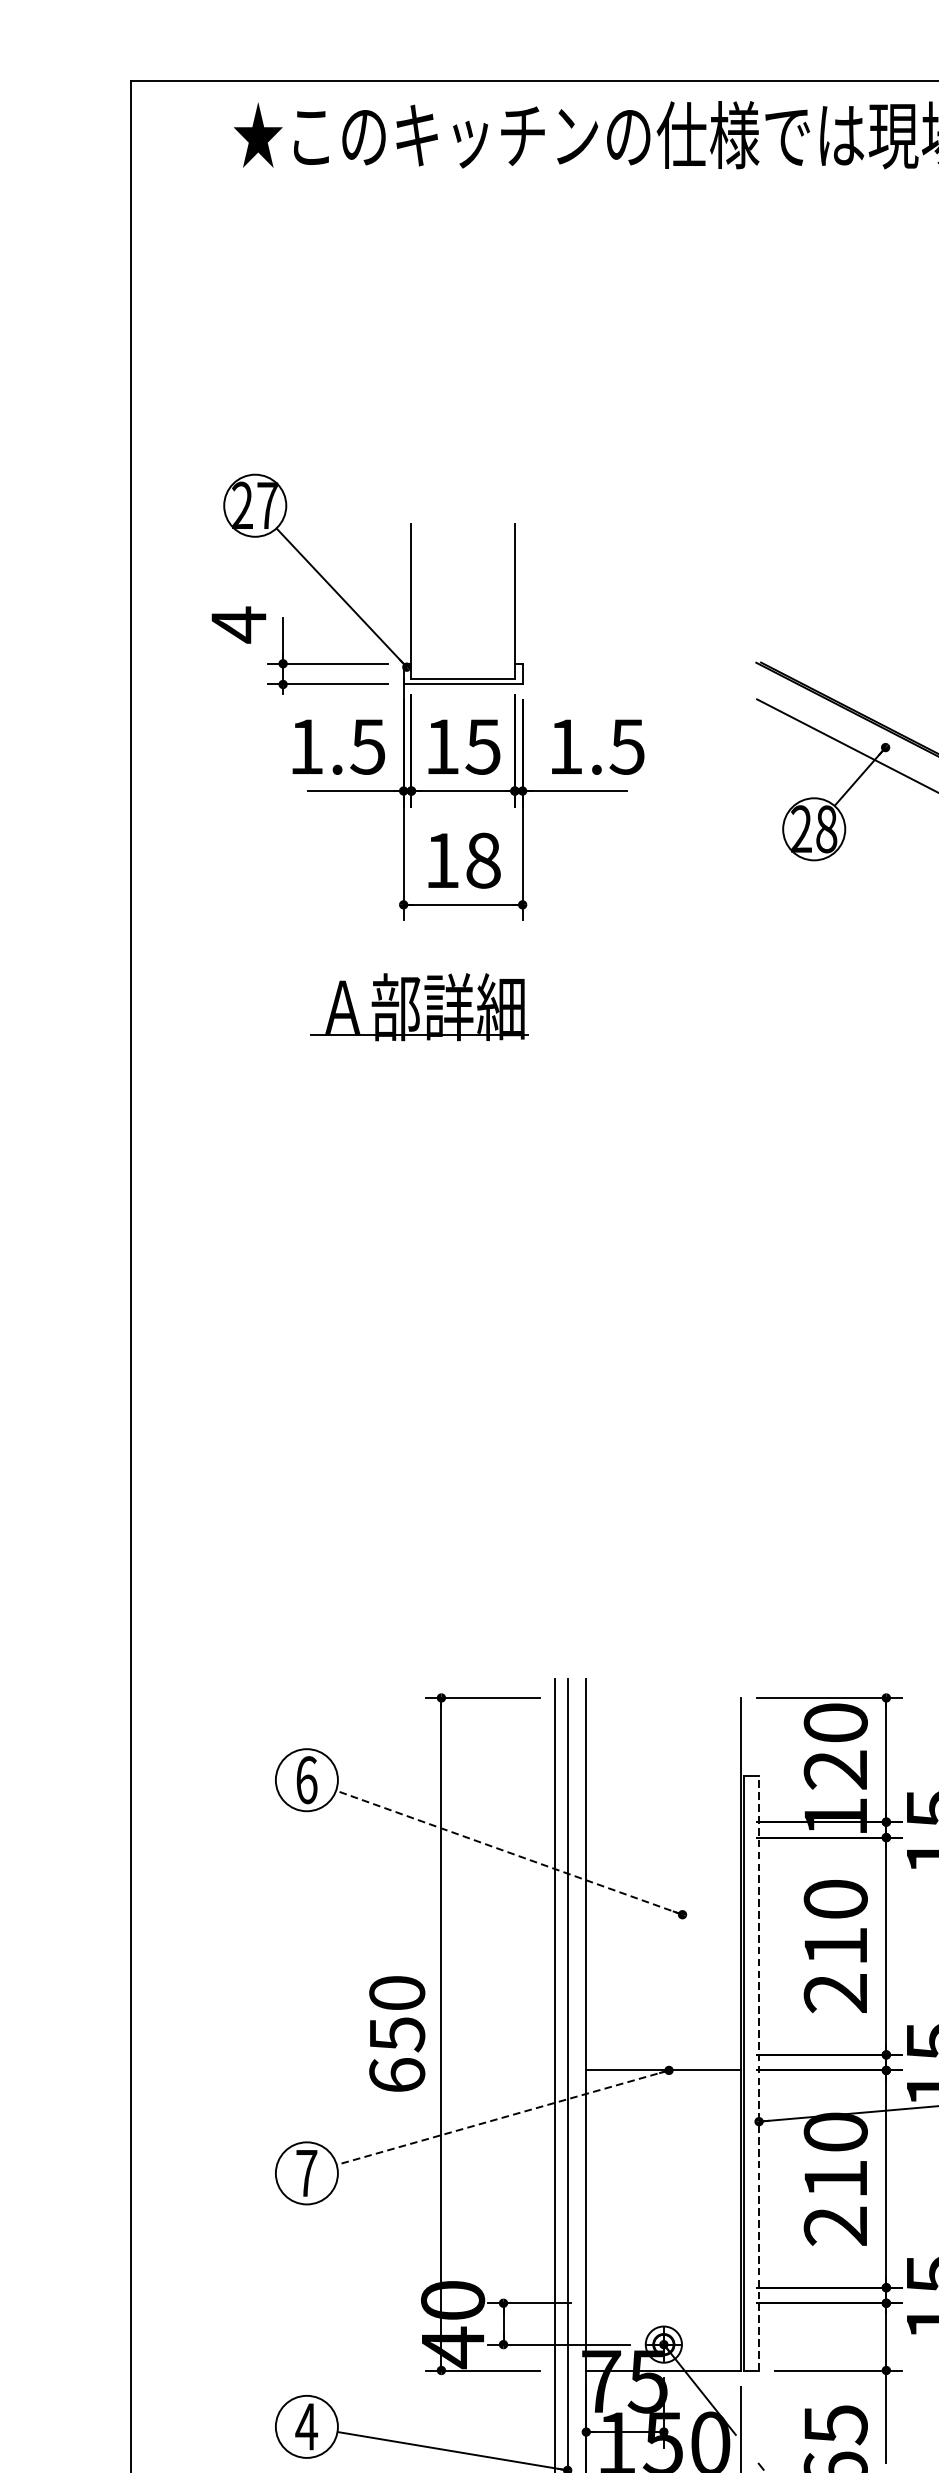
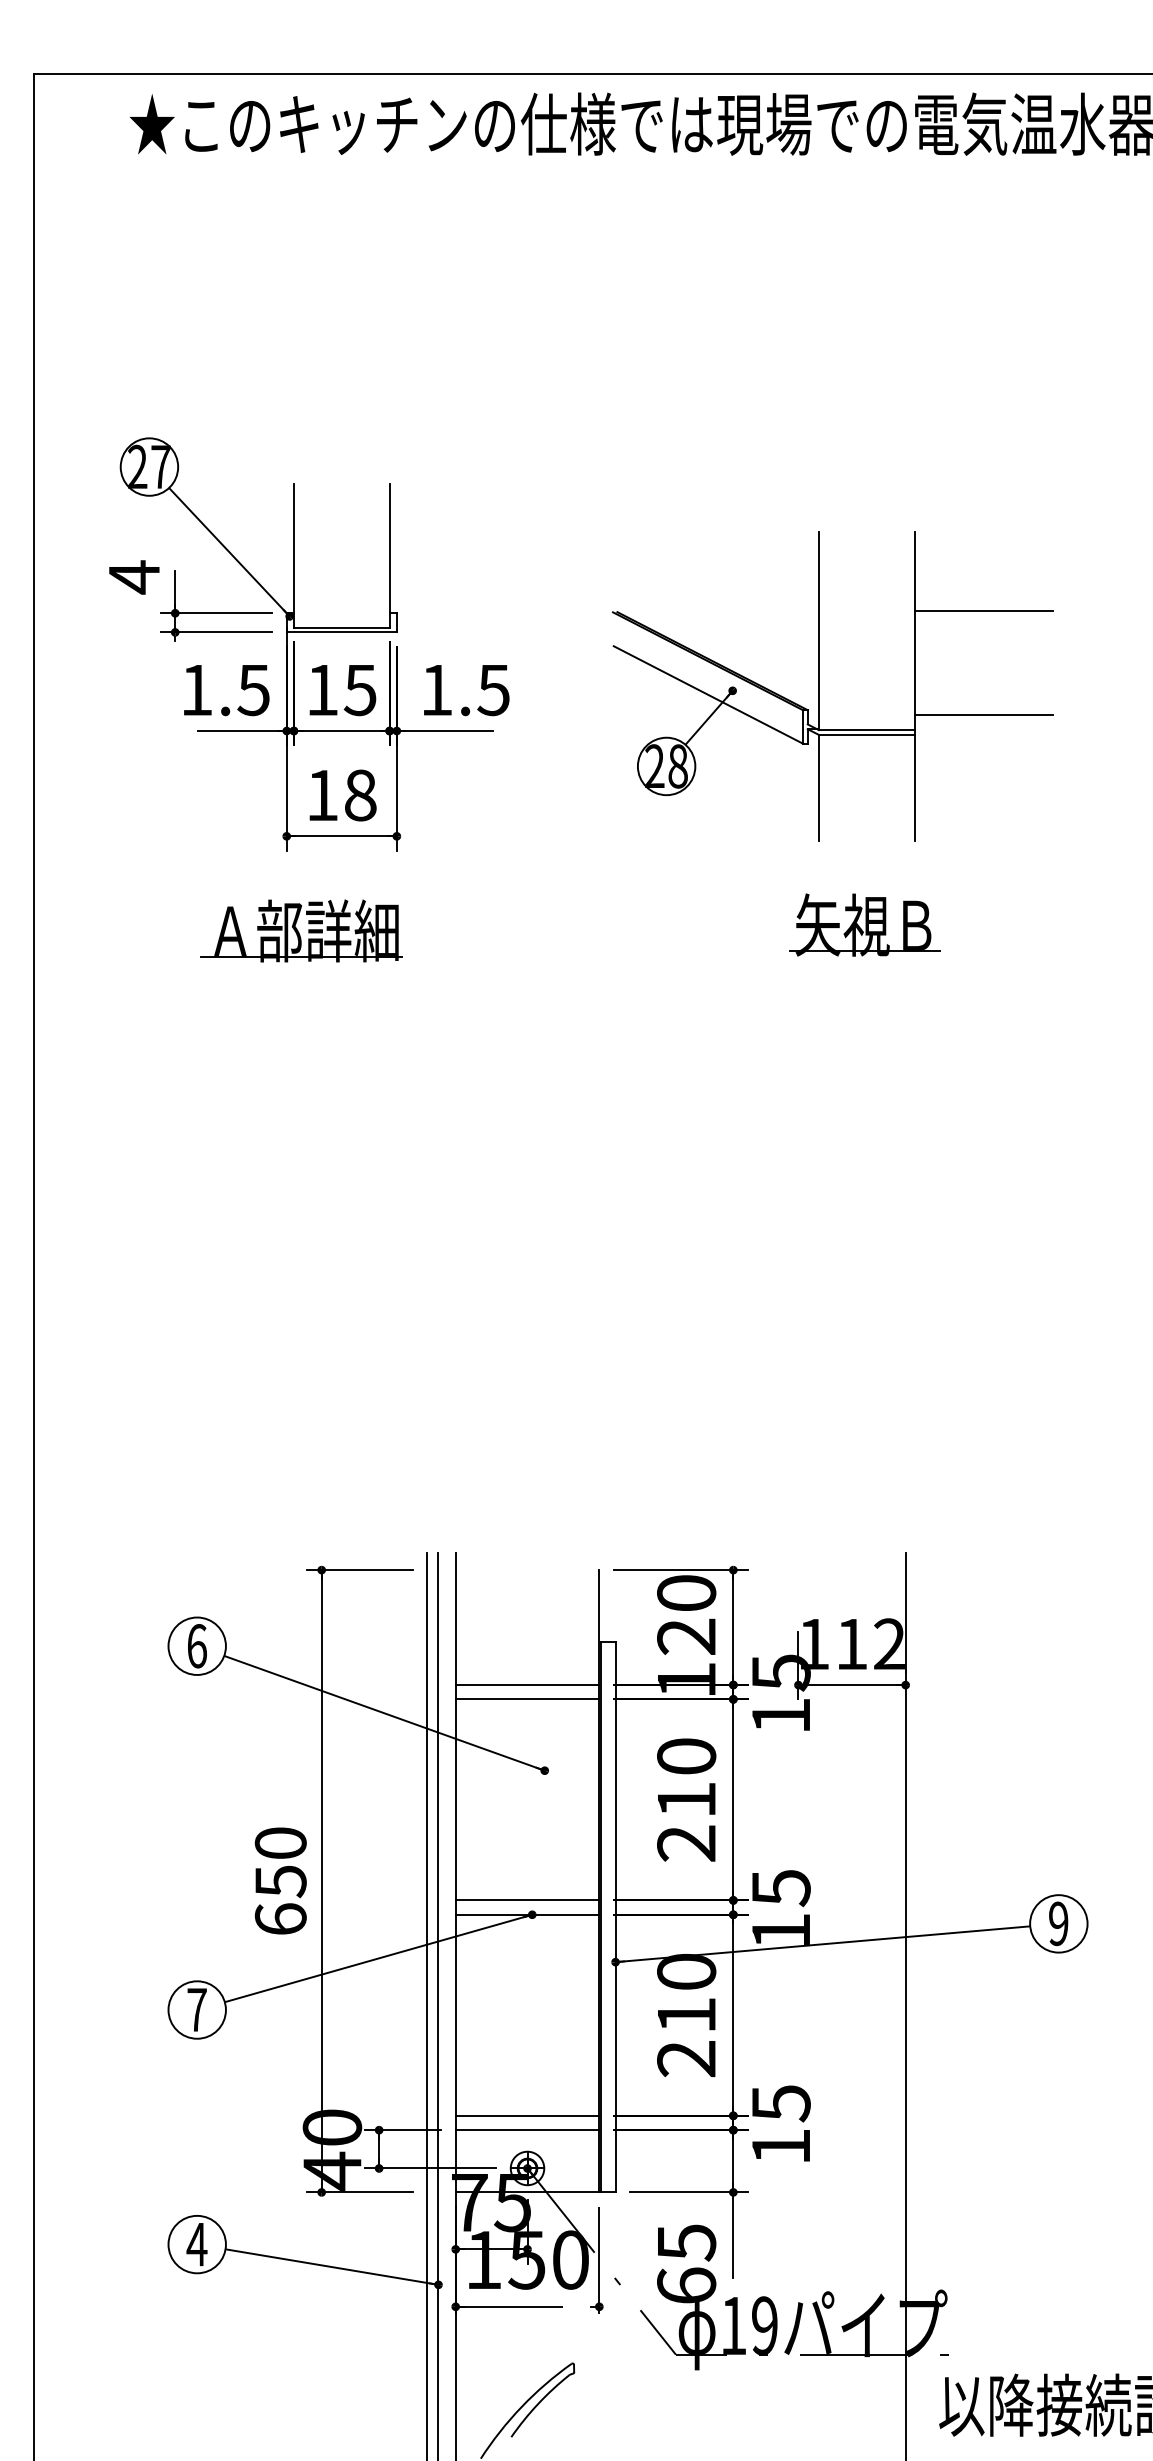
line: (663, 1822) -> (527, 1685), added
line: (663, 1837) -> (527, 1699), added
line: (509, 1852) -> (384, 1713), dashed -> solid
line: (663, 2055) -> (527, 1900), added
line: (758, 2072) -> (615, 1916), dashed -> solid
line: (502, 2117) -> (378, 1958), dashed -> solid
line: (663, 2287) -> (527, 2115), added
line: (663, 2303) -> (527, 2130), added

